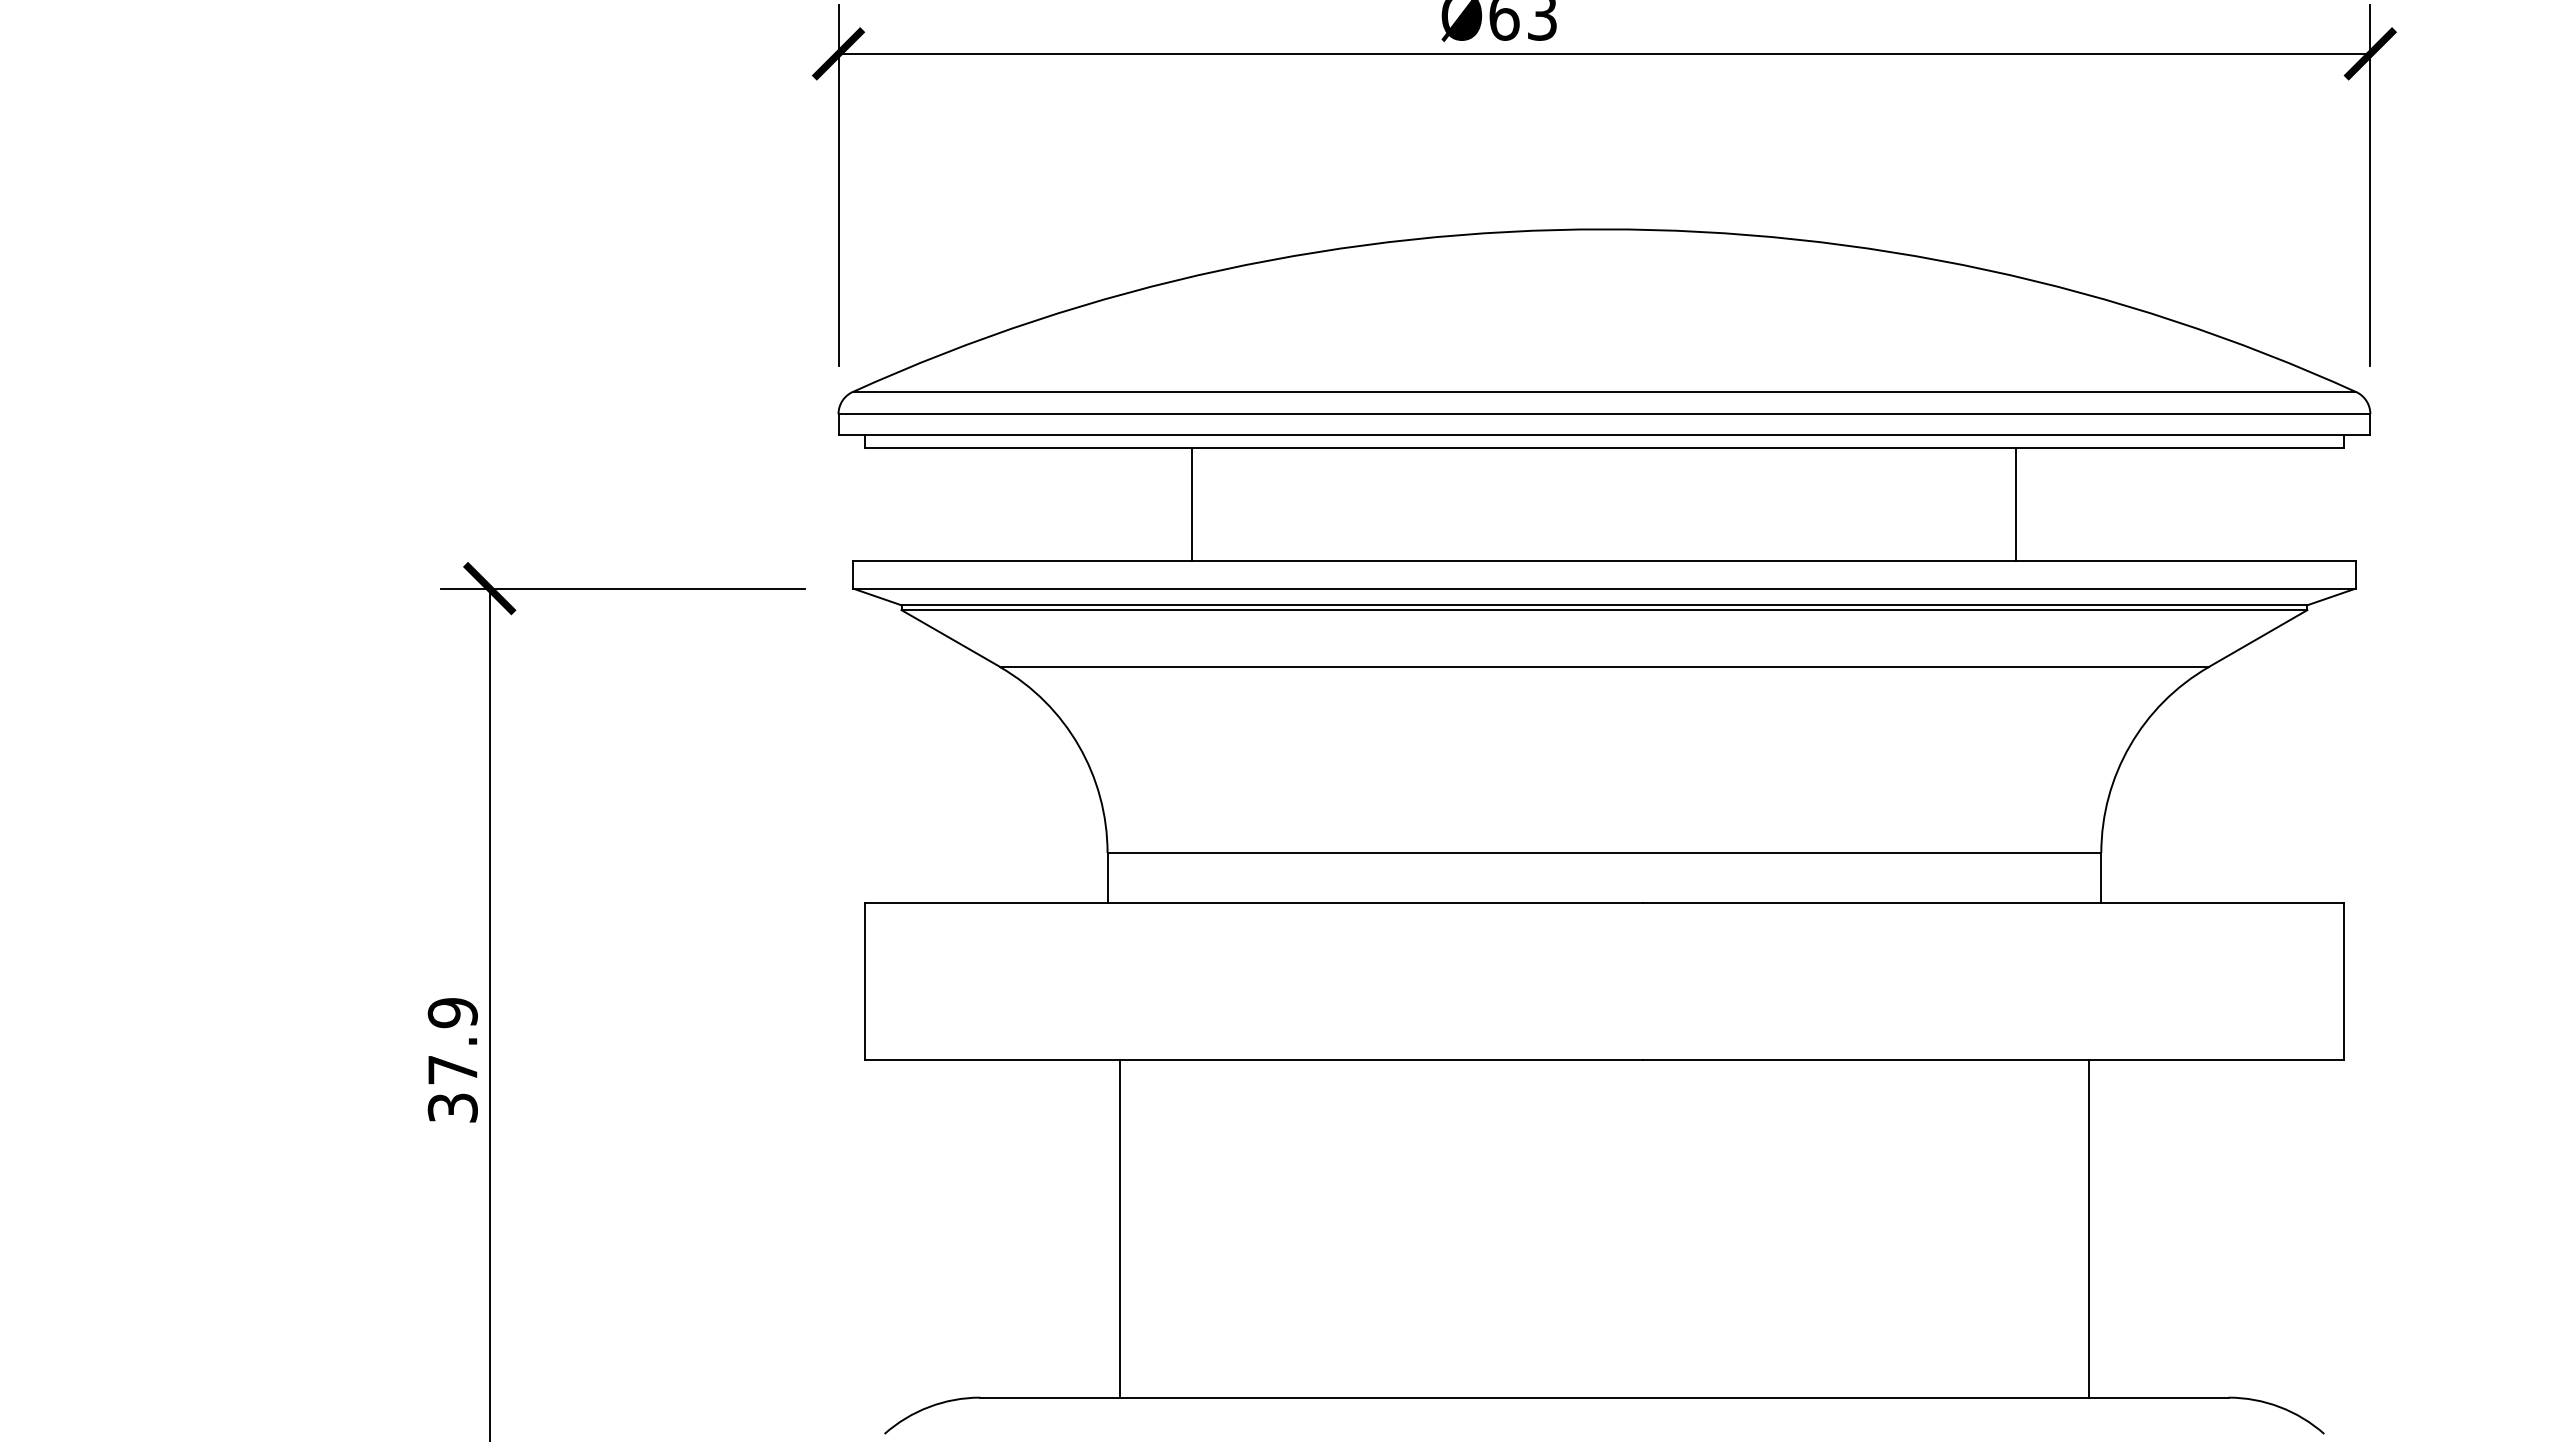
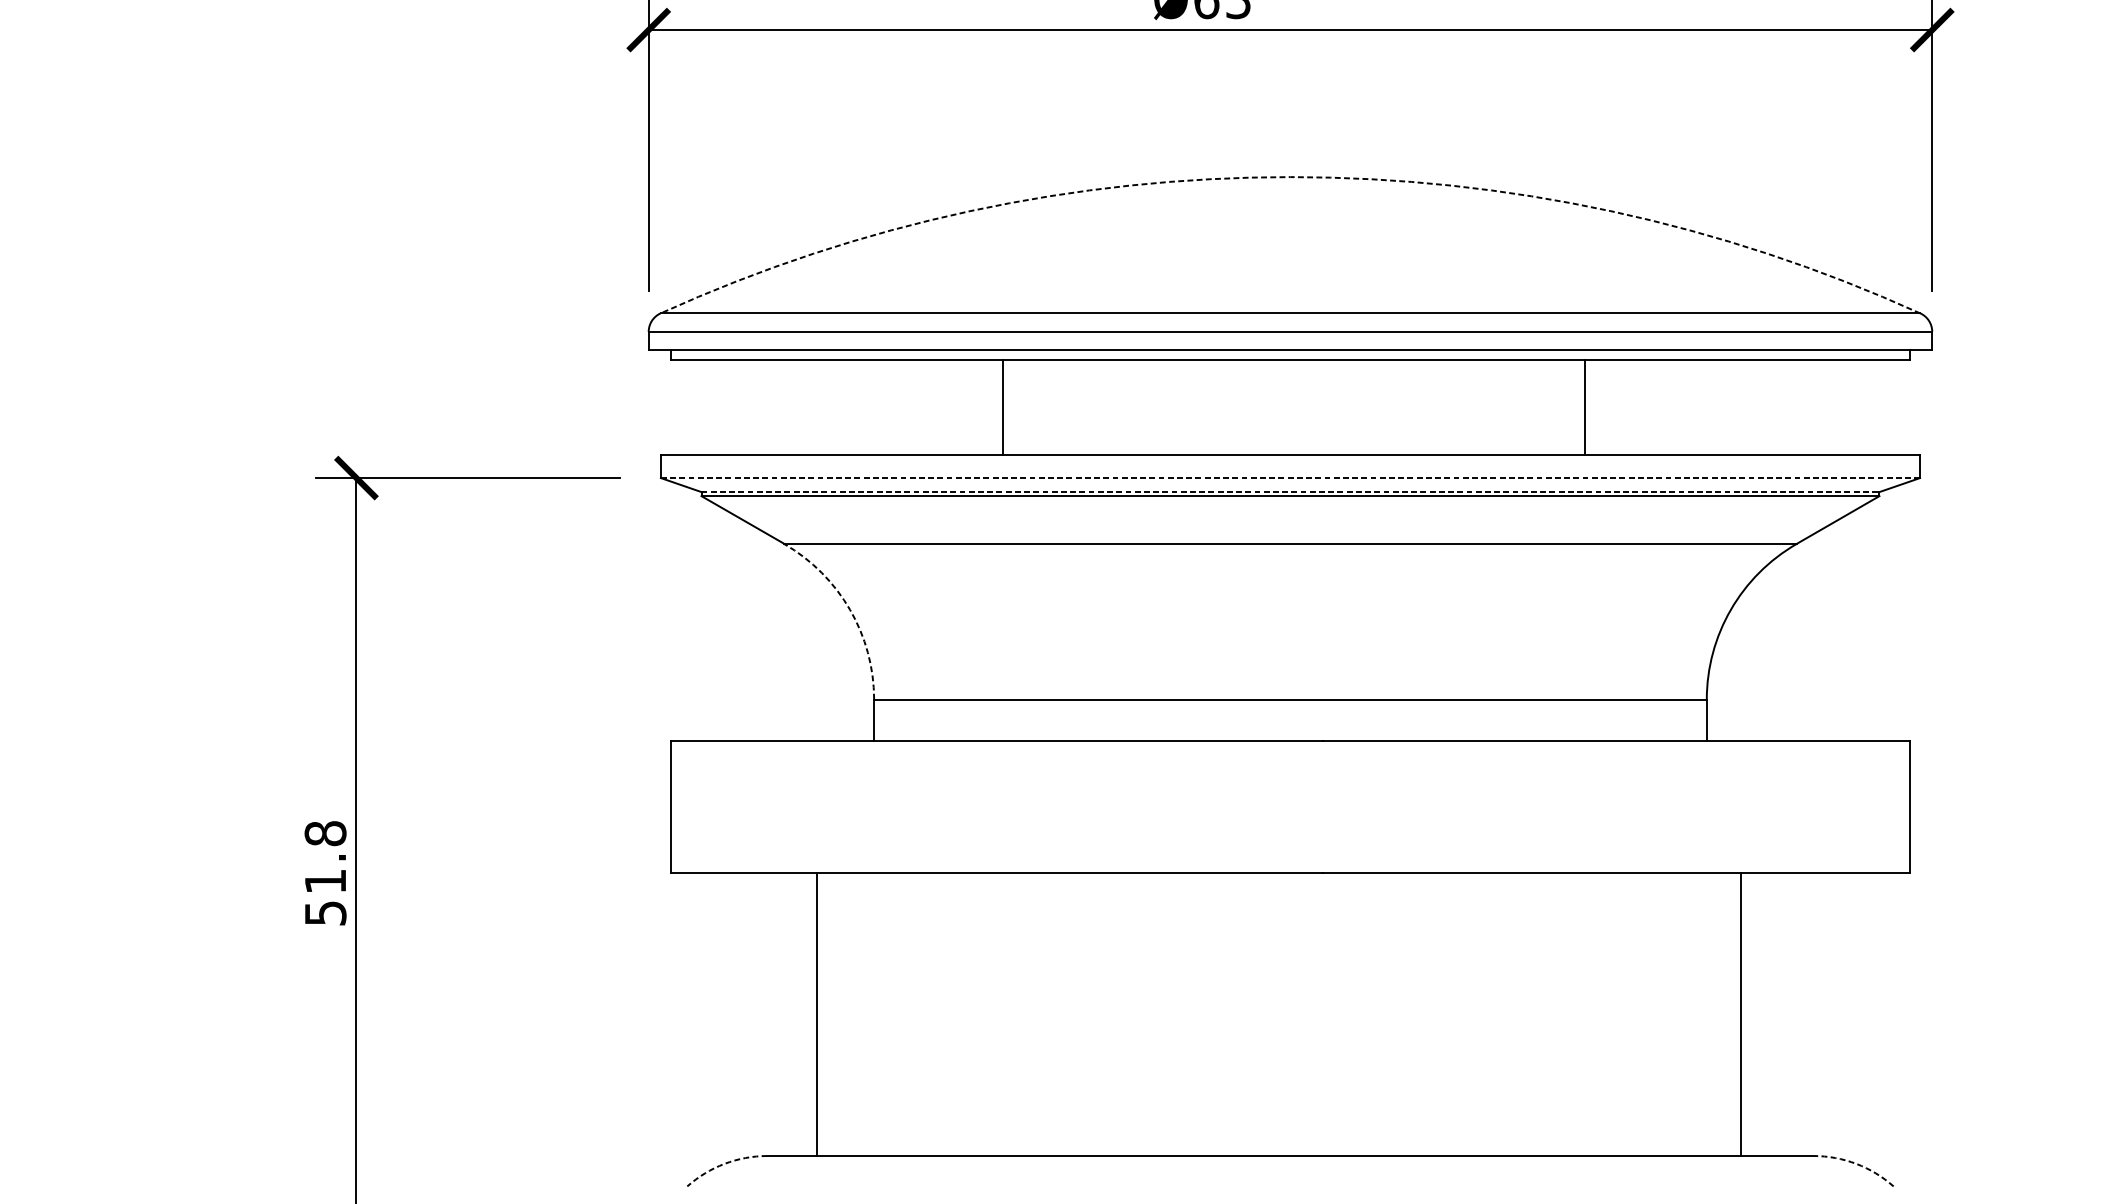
arc: (1604, 229) -> (1290, 177), solid -> dashed
line: (1192, 504) -> (1003, 407), moved
line: (2016, 504) -> (1585, 407), moved
line: (1604, 588) -> (1290, 478), solid -> dashed
line: (1604, 605) -> (1290, 492), solid -> dashed
arc: (1078, 745) -> (849, 609), solid -> dashed
text: (452, 1059) -> (325, 872), 37.9 -> 51.8
line: (1119, 1228) -> (817, 1014), moved
line: (2089, 1228) -> (1741, 1014), moved
arc: (929, 1407) -> (724, 1164), solid -> dashed
arc: (2279, 1407) -> (1856, 1164), solid -> dashed

